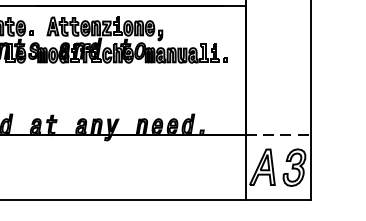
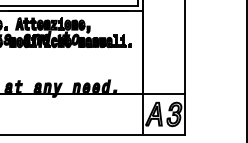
line: (279, 134) -> (164, 93), dashed -> solid

